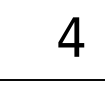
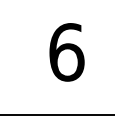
text: (71, 36) -> (66, 51), 4 -> 6

